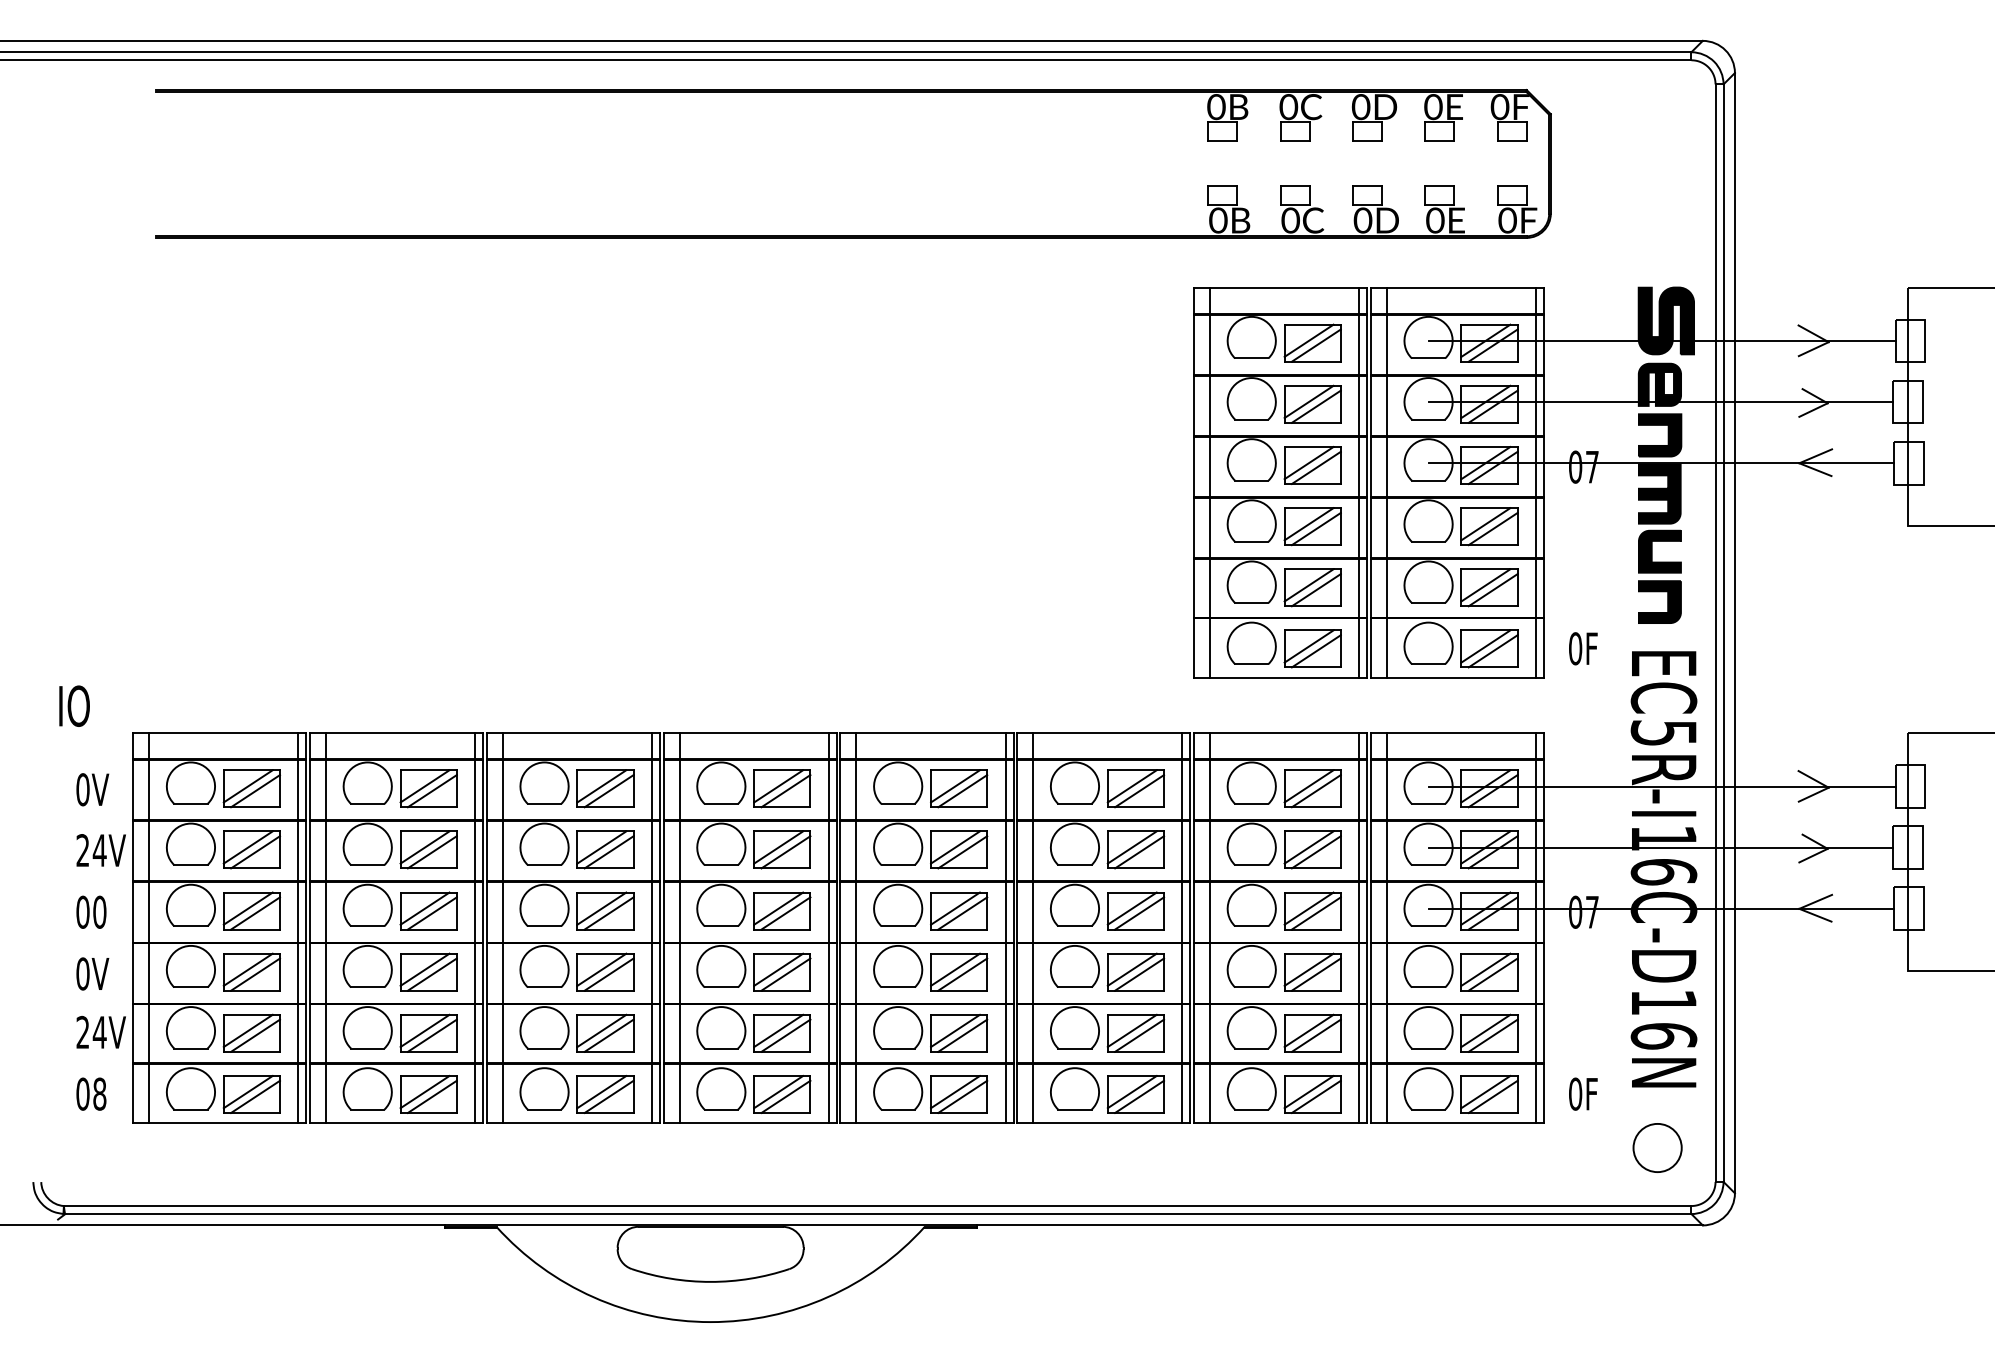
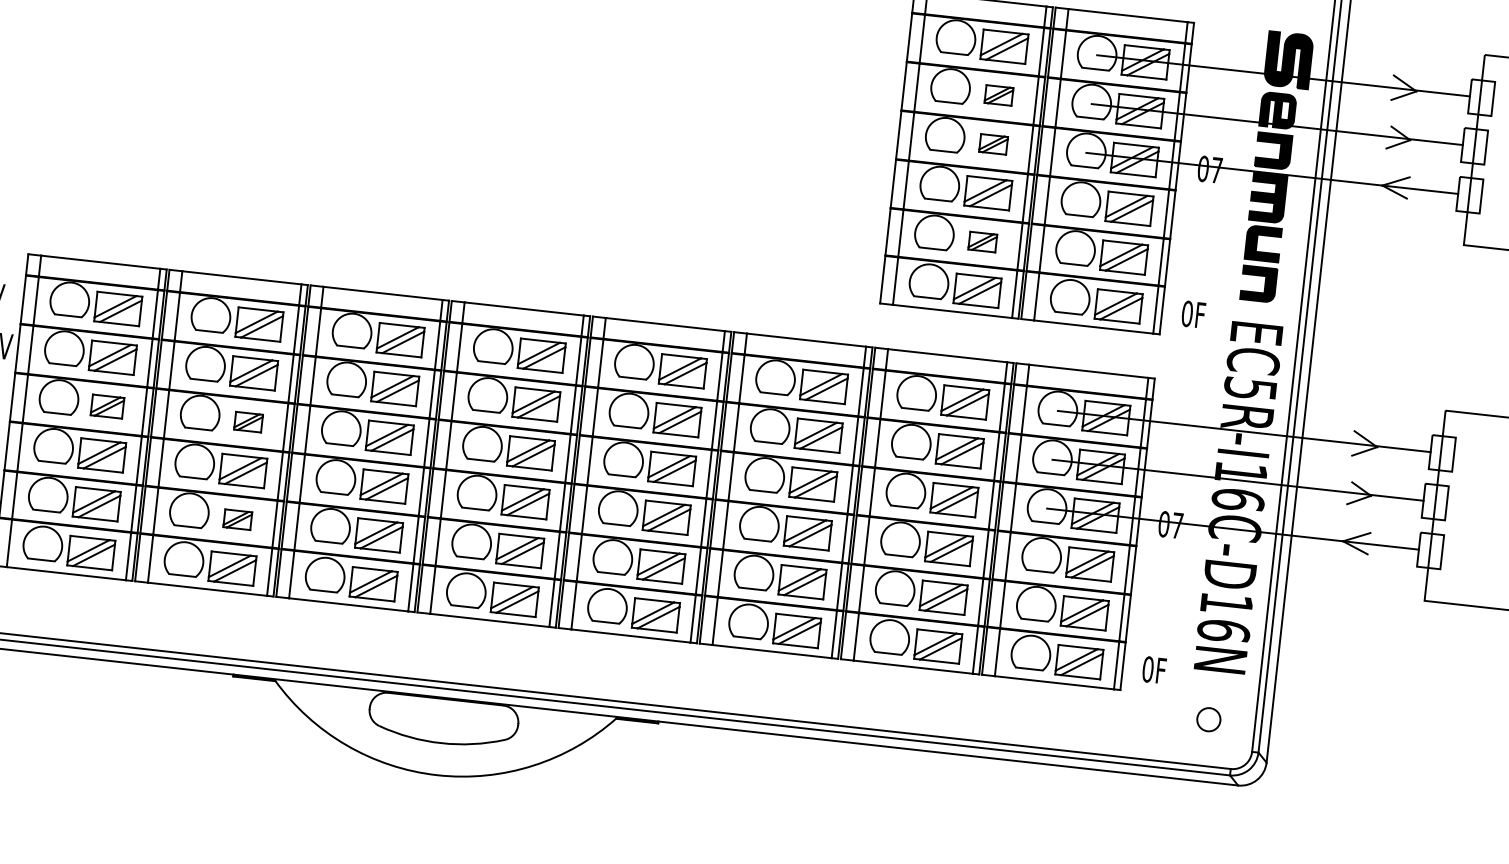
part: (1312, 403) -> (998, 94), size x0.6
part: (1312, 465) -> (993, 144), size x0.6
part: (1312, 587) -> (982, 241), size x0.6
part: (251, 910) -> (107, 406), size x0.7
part: (428, 910) -> (248, 421), size x0.6
part: (428, 1032) -> (237, 519), size x0.6
circle: (1657, 1147) -> (1208, 719), size x0.6

